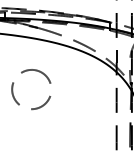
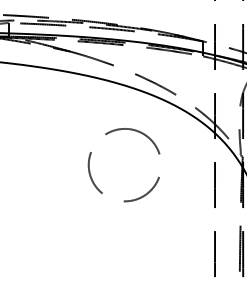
part: (13, 89) -> (91, 165), moved

